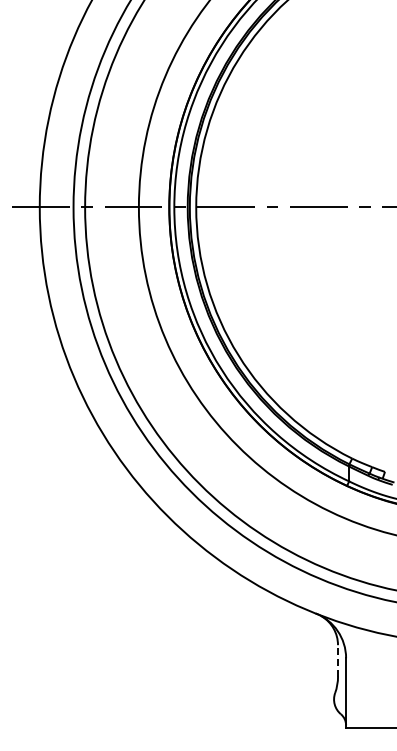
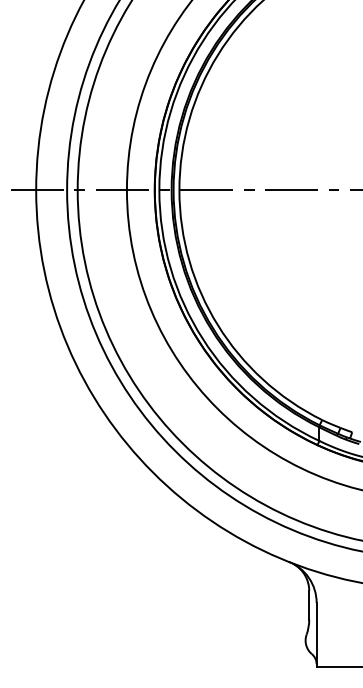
line: (338, 660) -> (309, 604), dashed -> solid

